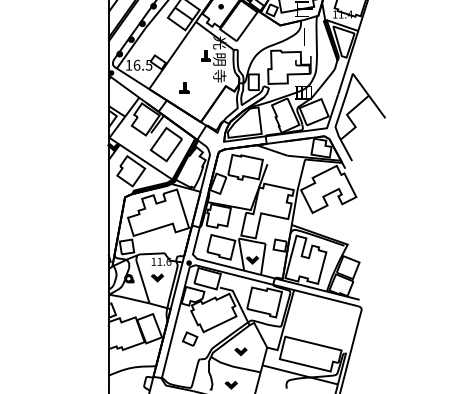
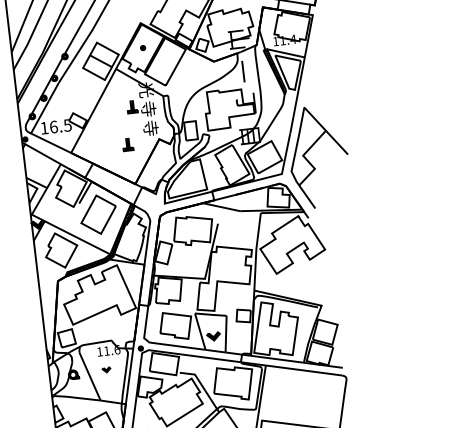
text: (219, 59) -> (148, 109), 明 -> 寺
part: (184, 87) -> (127, 144), moved
part: (157, 277) -> (106, 369), size x0.6

